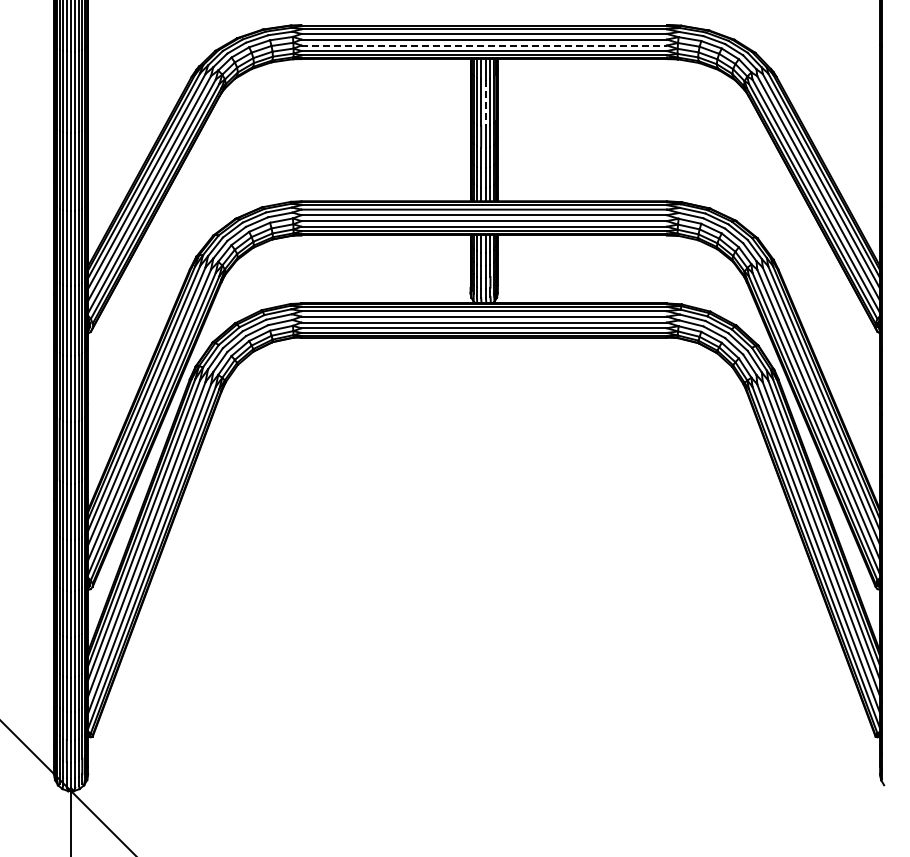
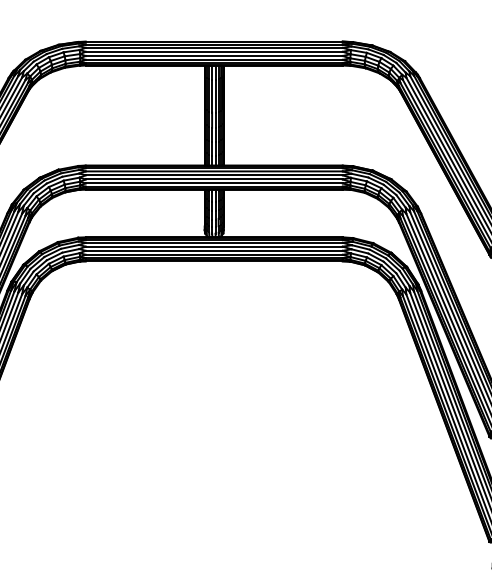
line: (484, 45) -> (214, 55), dashed -> solid
line: (485, 103) -> (215, 96), dashed -> solid

